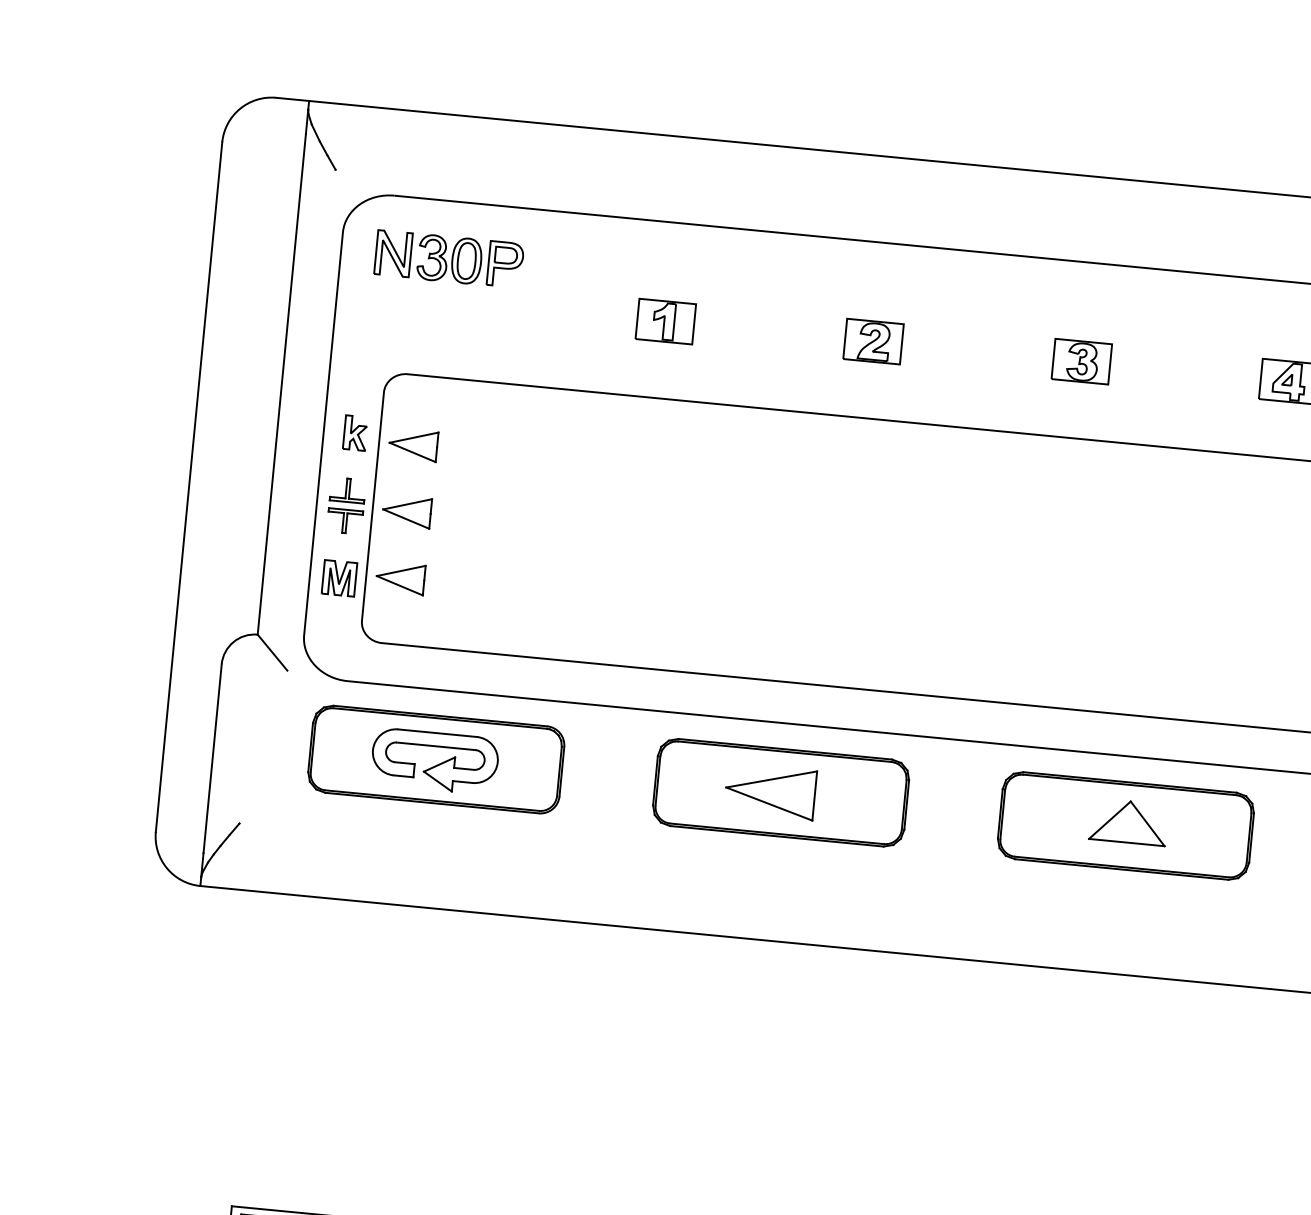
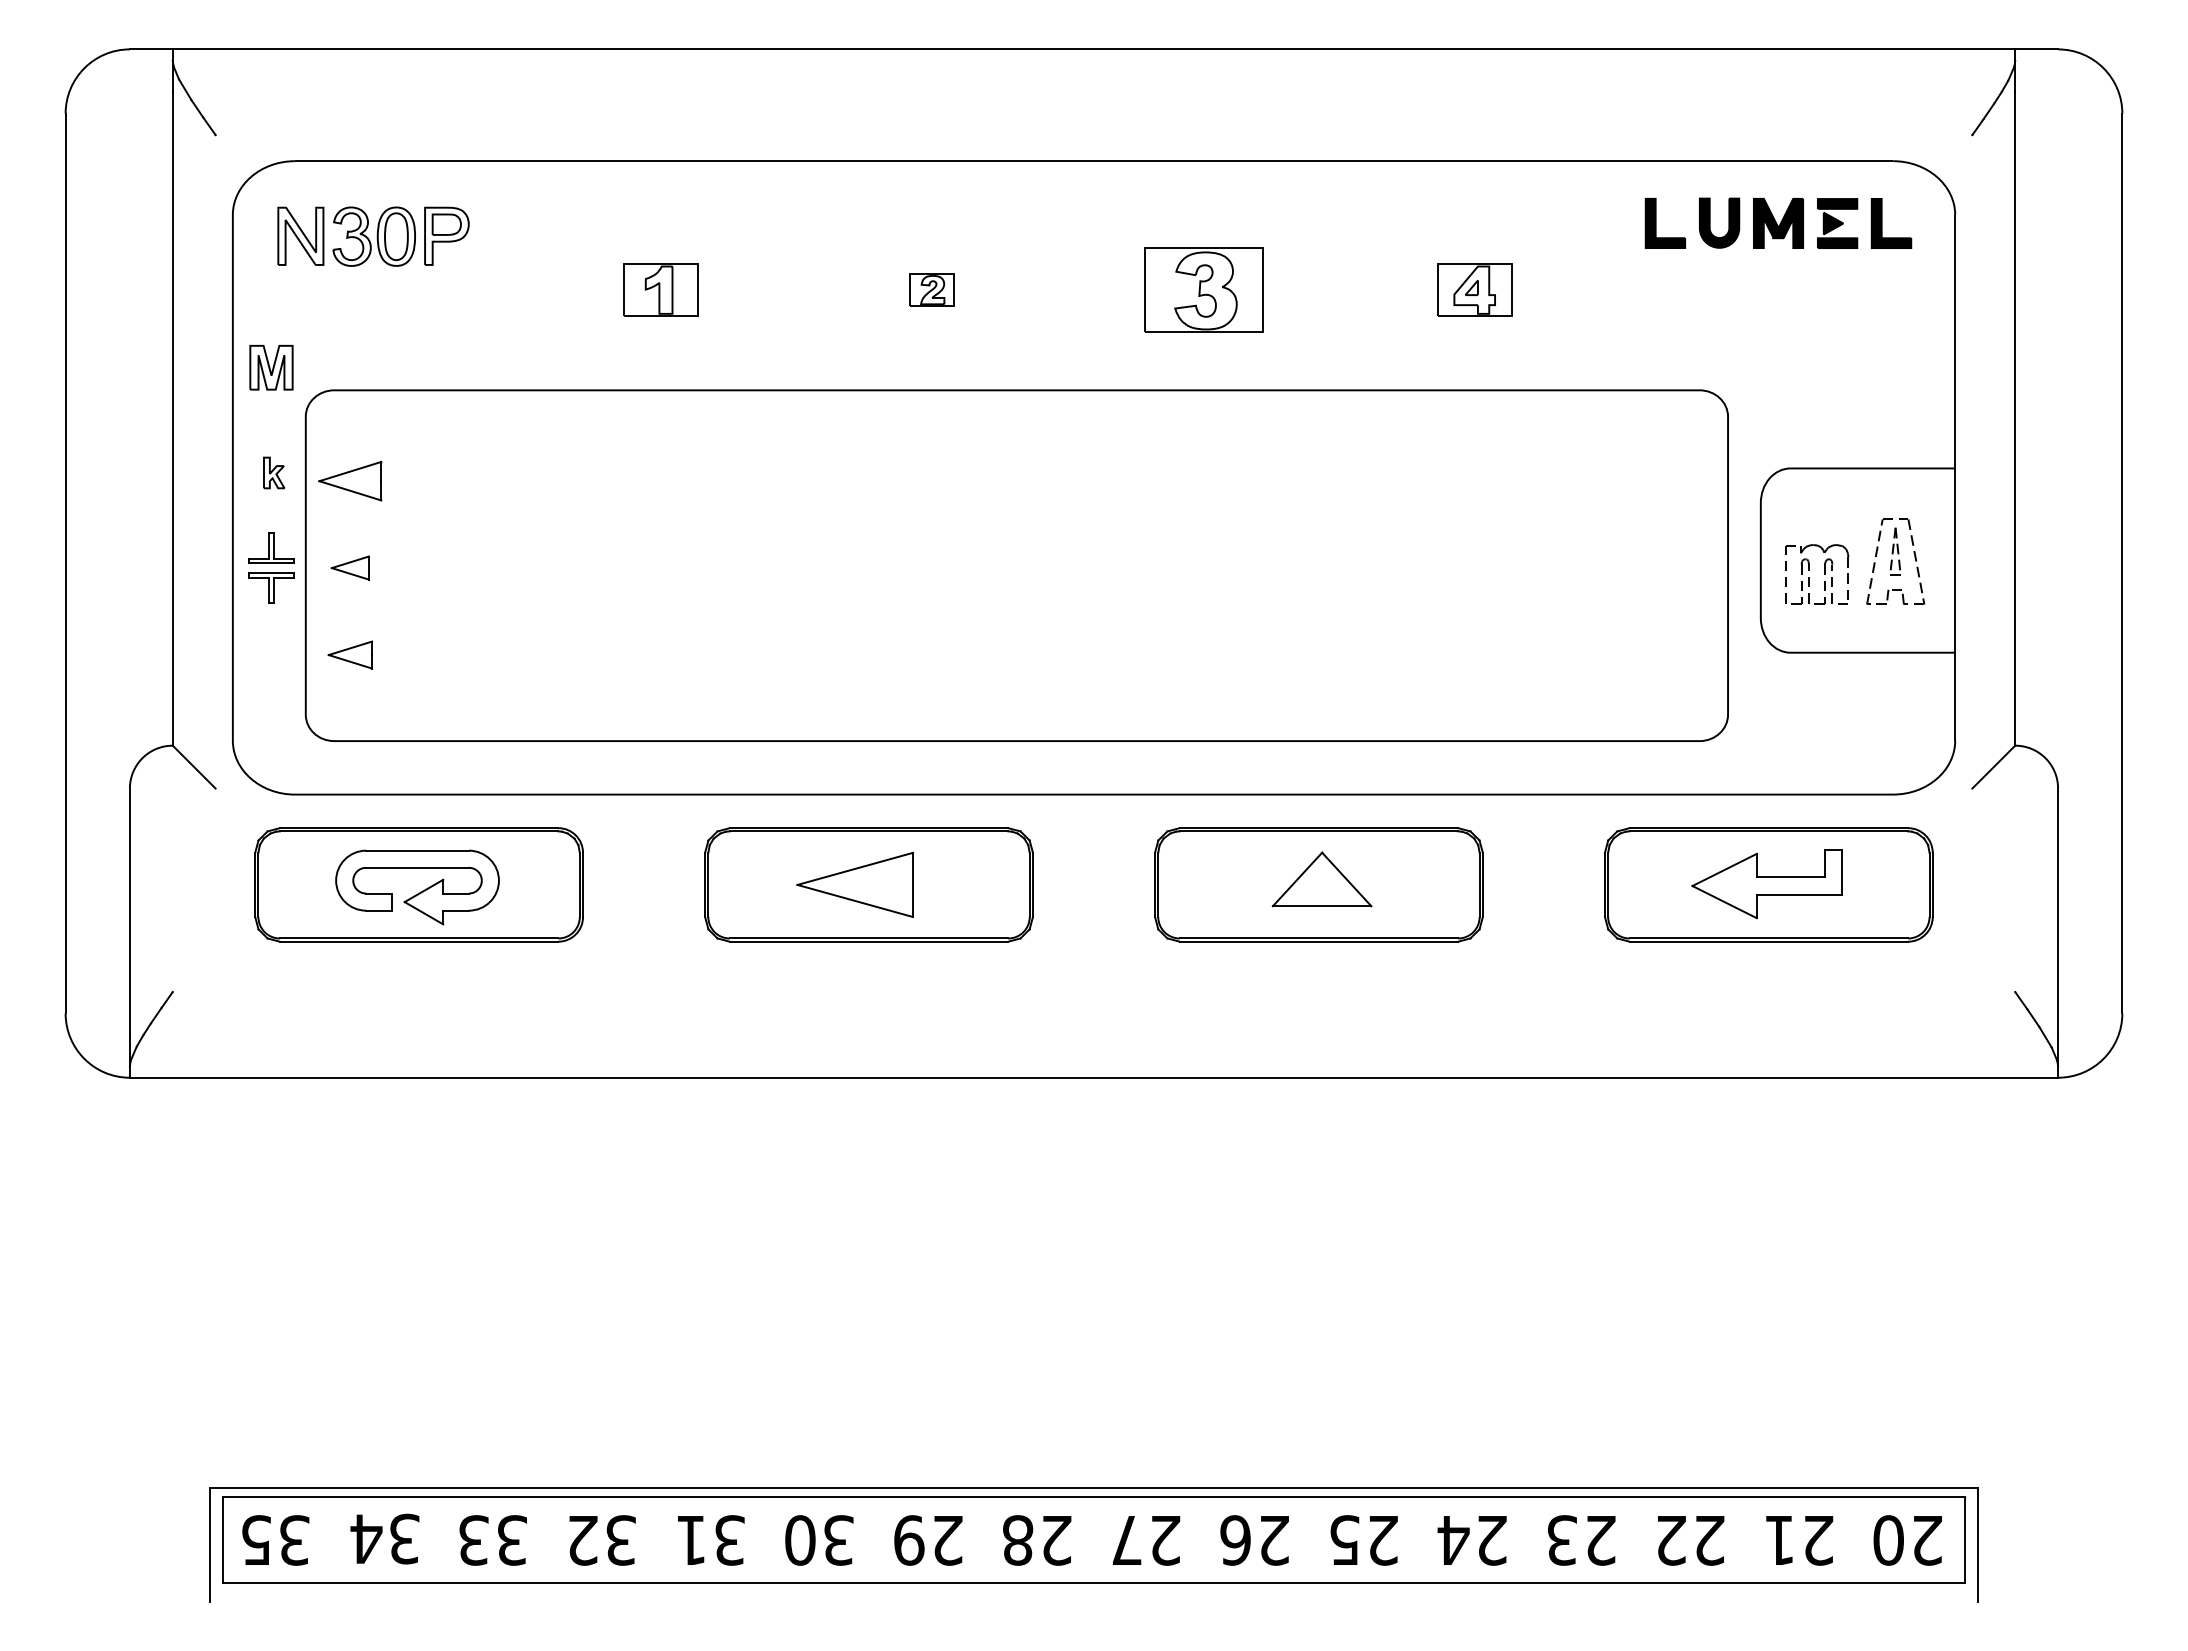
part: (872, 341) -> (931, 289), size x0.6
part: (1081, 361) -> (1203, 289), size x1.6
part: (355, 432) -> (273, 472), size x0.7
part: (407, 511) -> (350, 567), size x0.6
part: (400, 577) -> (350, 654), size x0.7
part: (339, 578) -> (271, 367), moved

